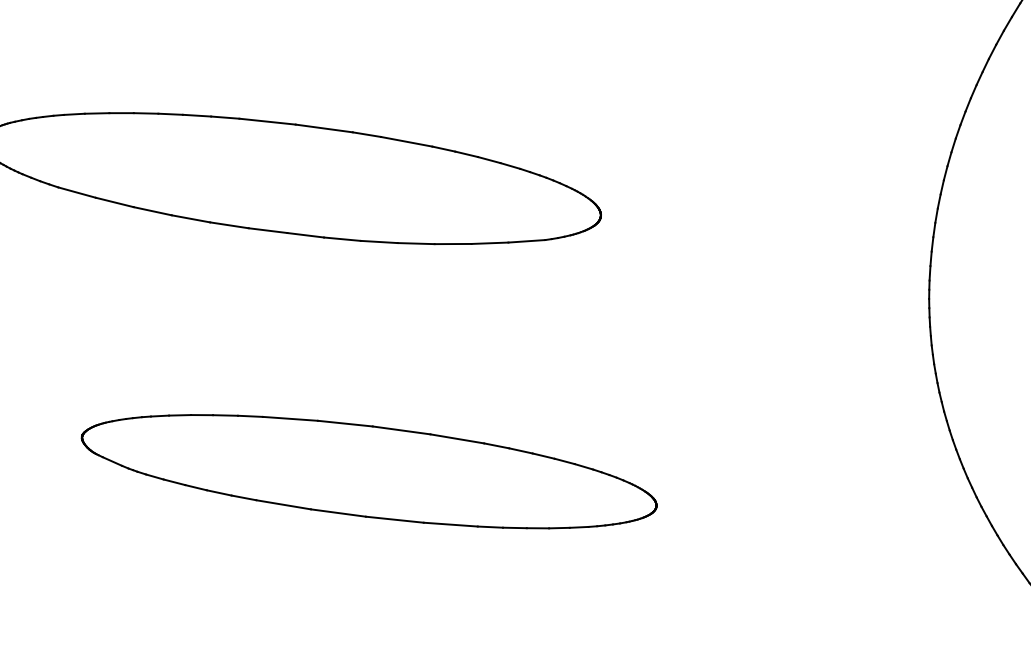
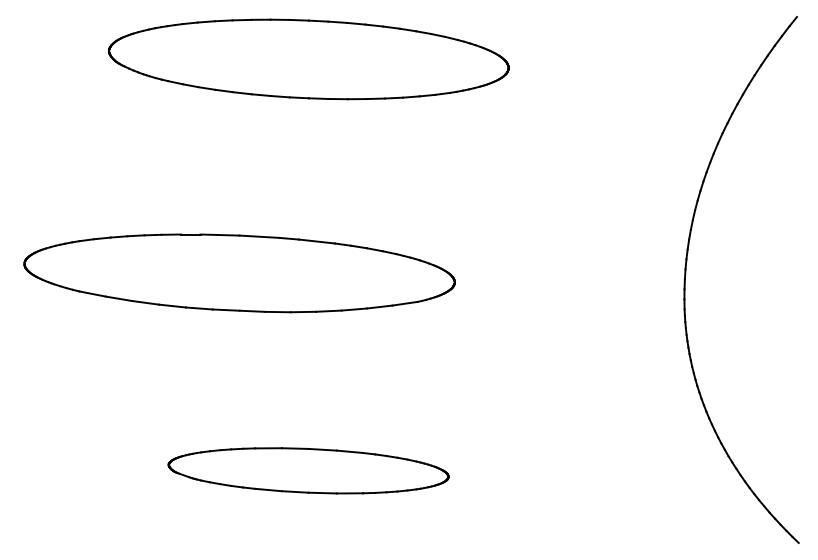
part: (369, 471) -> (308, 470), size x0.7

